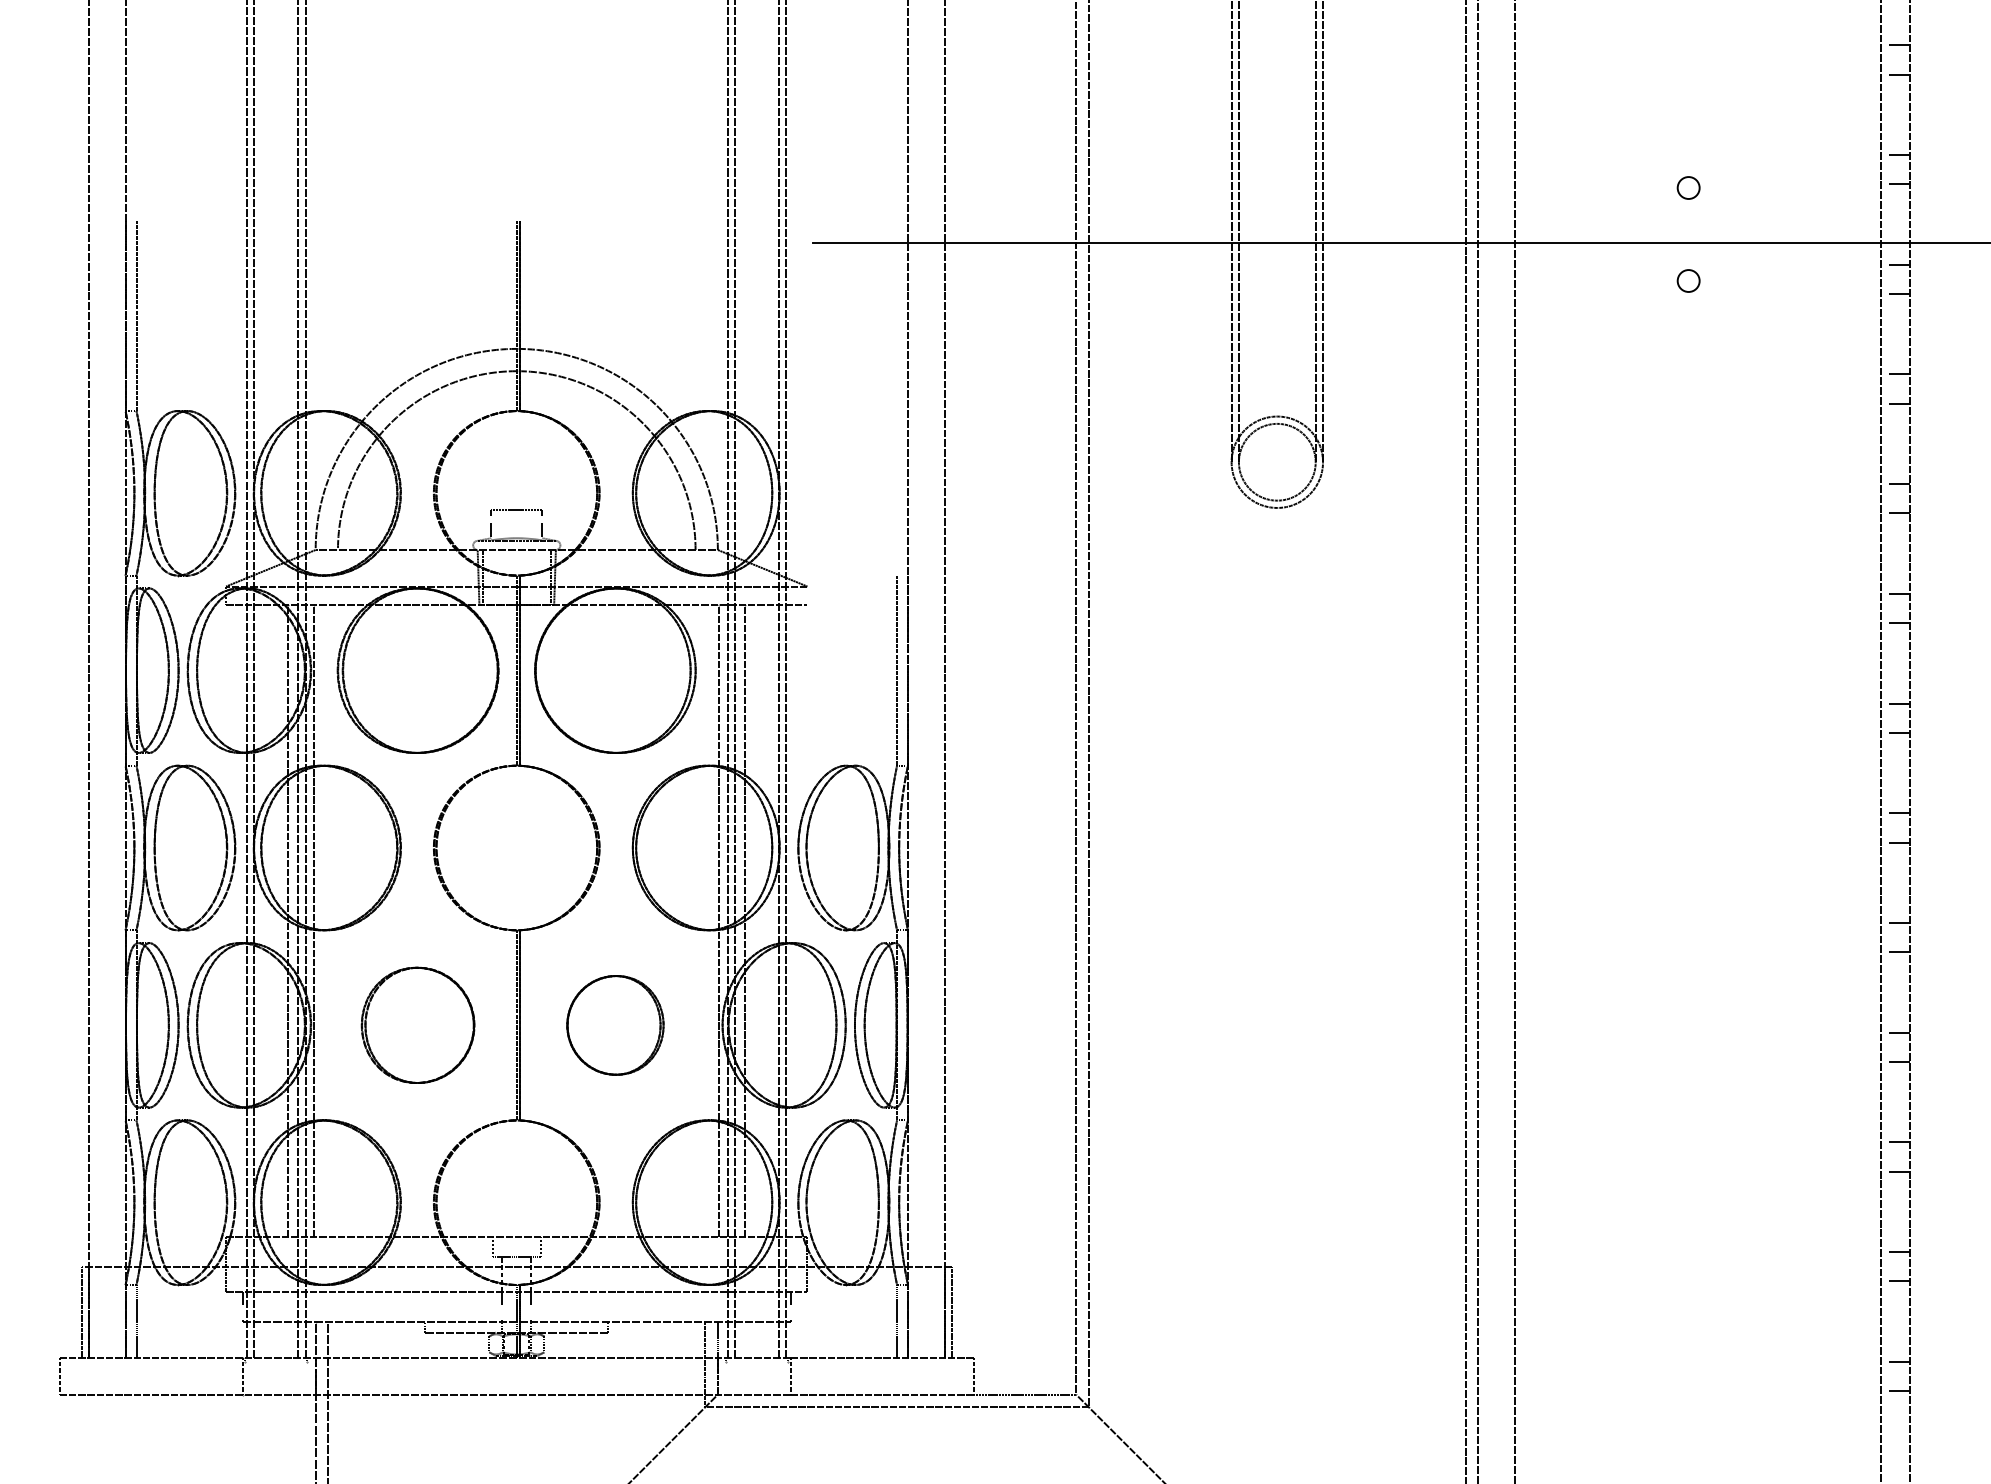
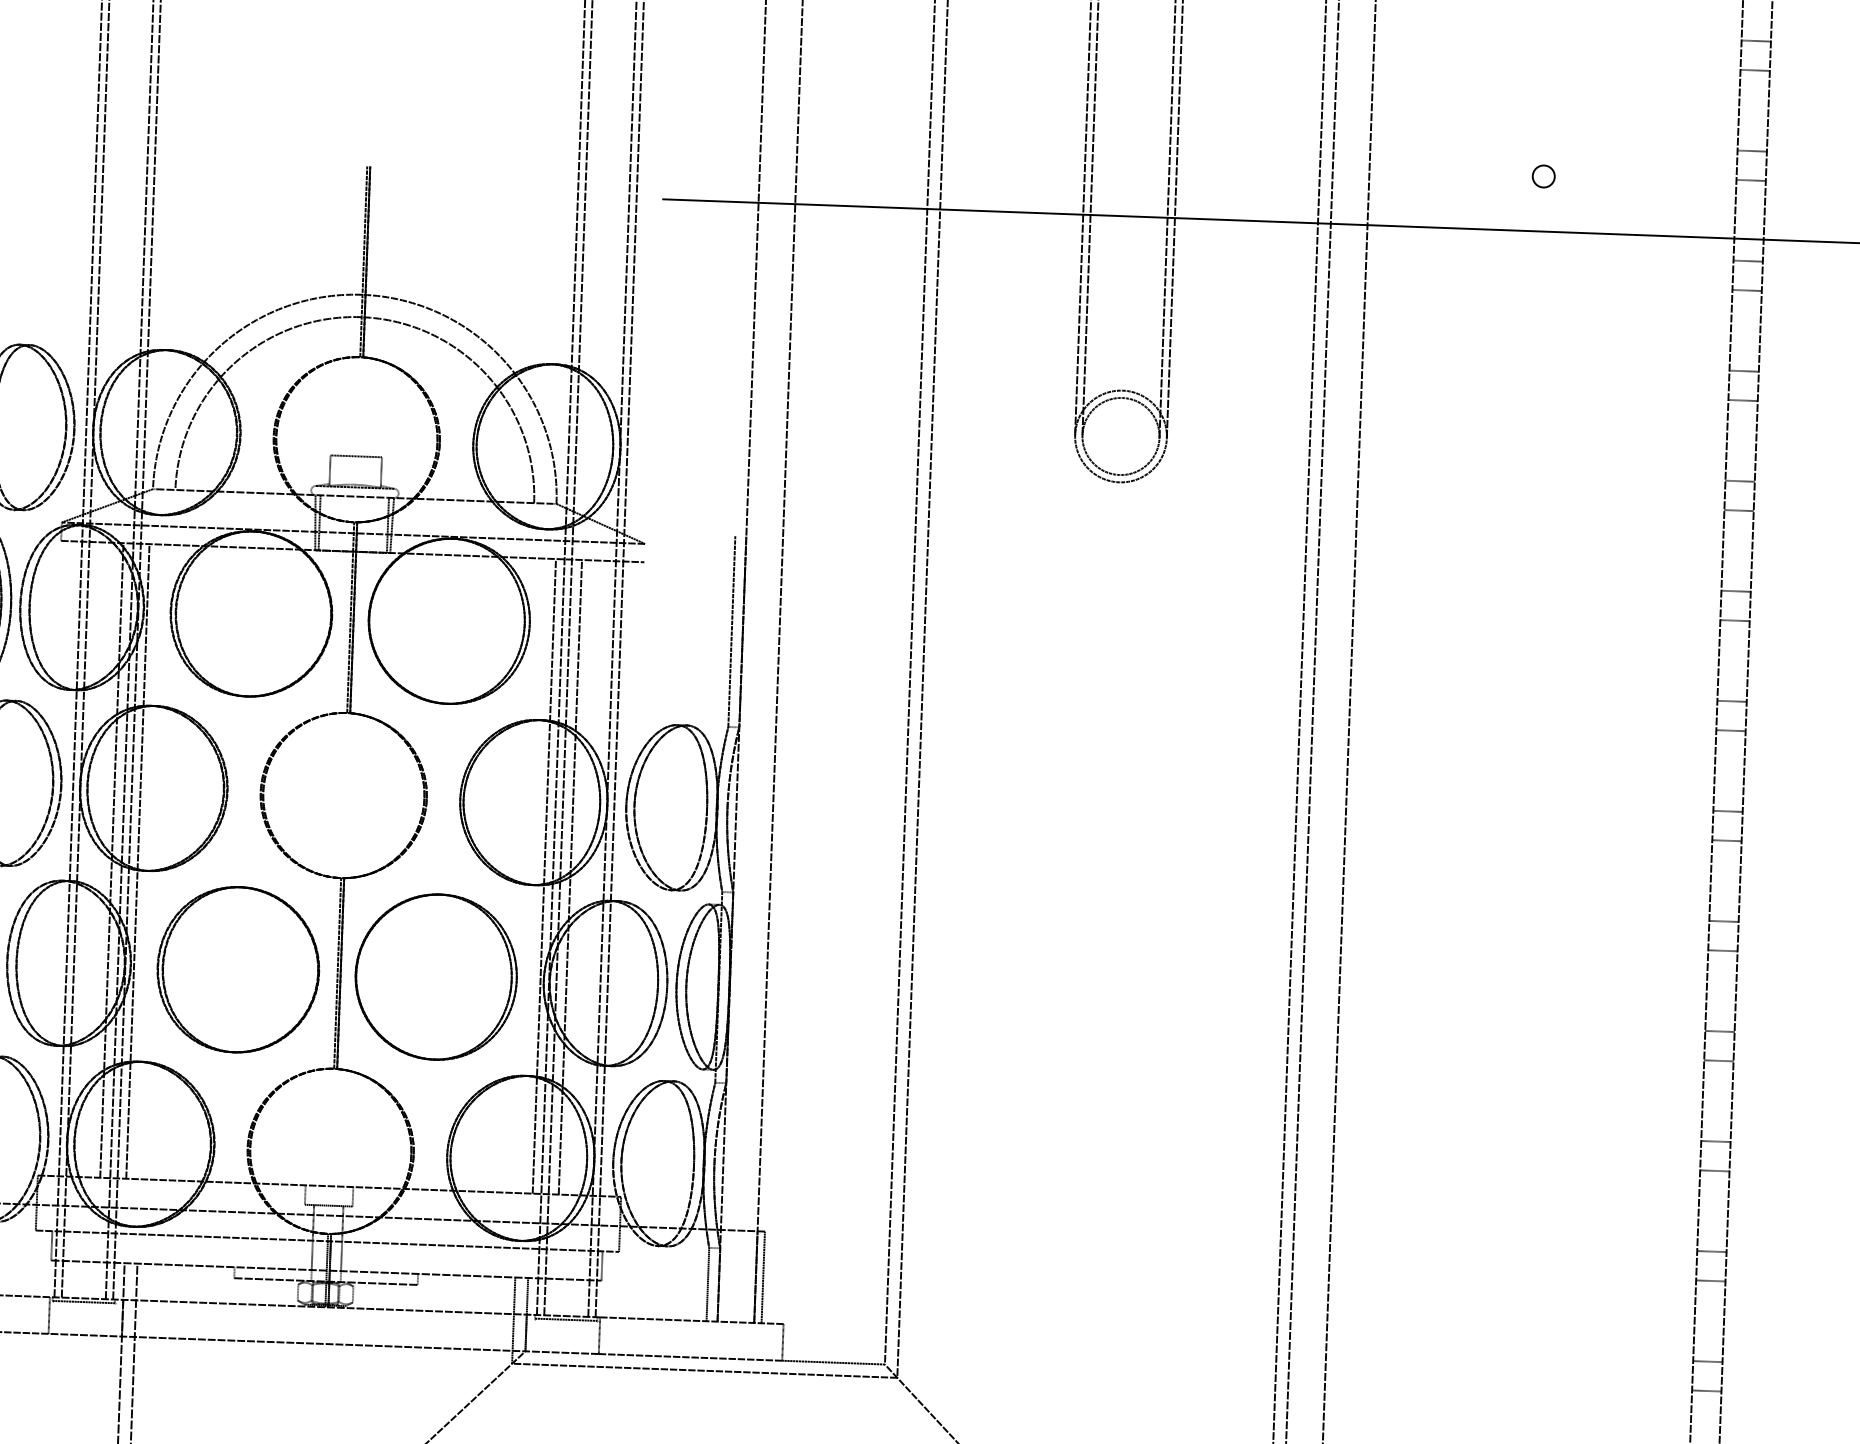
circle: (1688, 280) -> (1540, 269), removed
part: (417, 1025) -> (237, 969), size x1.43
part: (615, 1025) -> (436, 977), size x1.67
line: (276, 1361) -> (83, 1301), added
line: (757, 1361) -> (566, 1319), added

